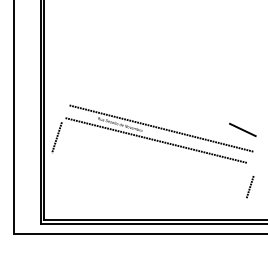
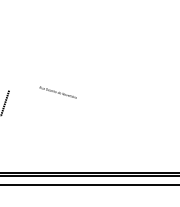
line: (161, 128) -> (92, 95), removed
line: (242, 129) -> (161, 96), removed
line: (155, 140) -> (87, 105), removed
line: (250, 187) -> (167, 145), removed

